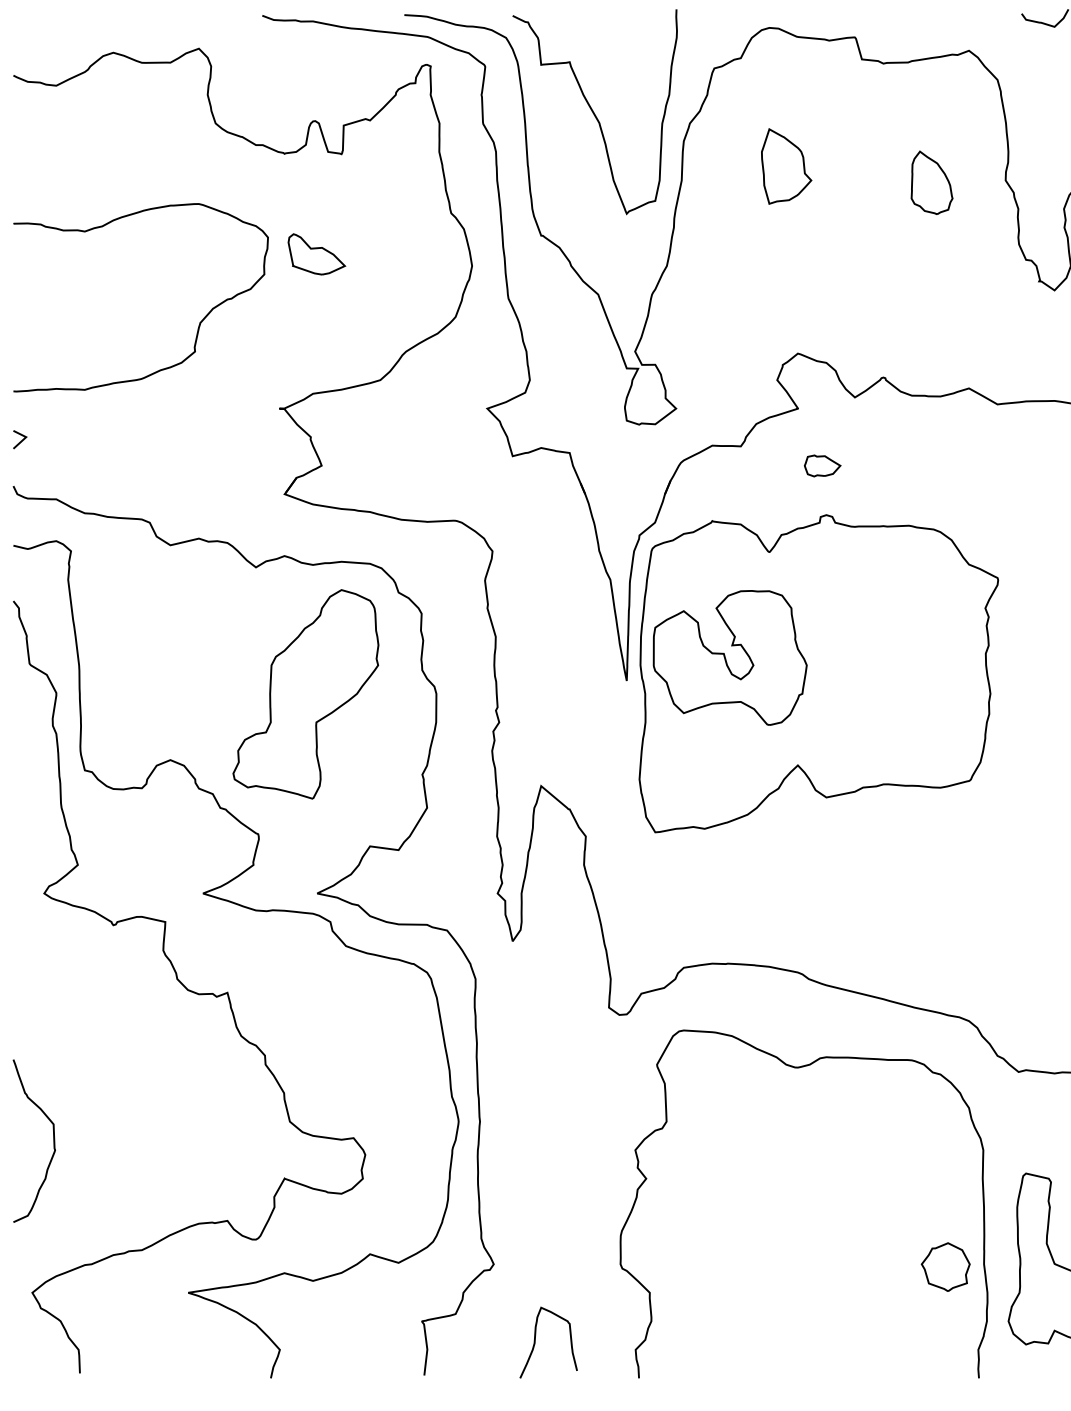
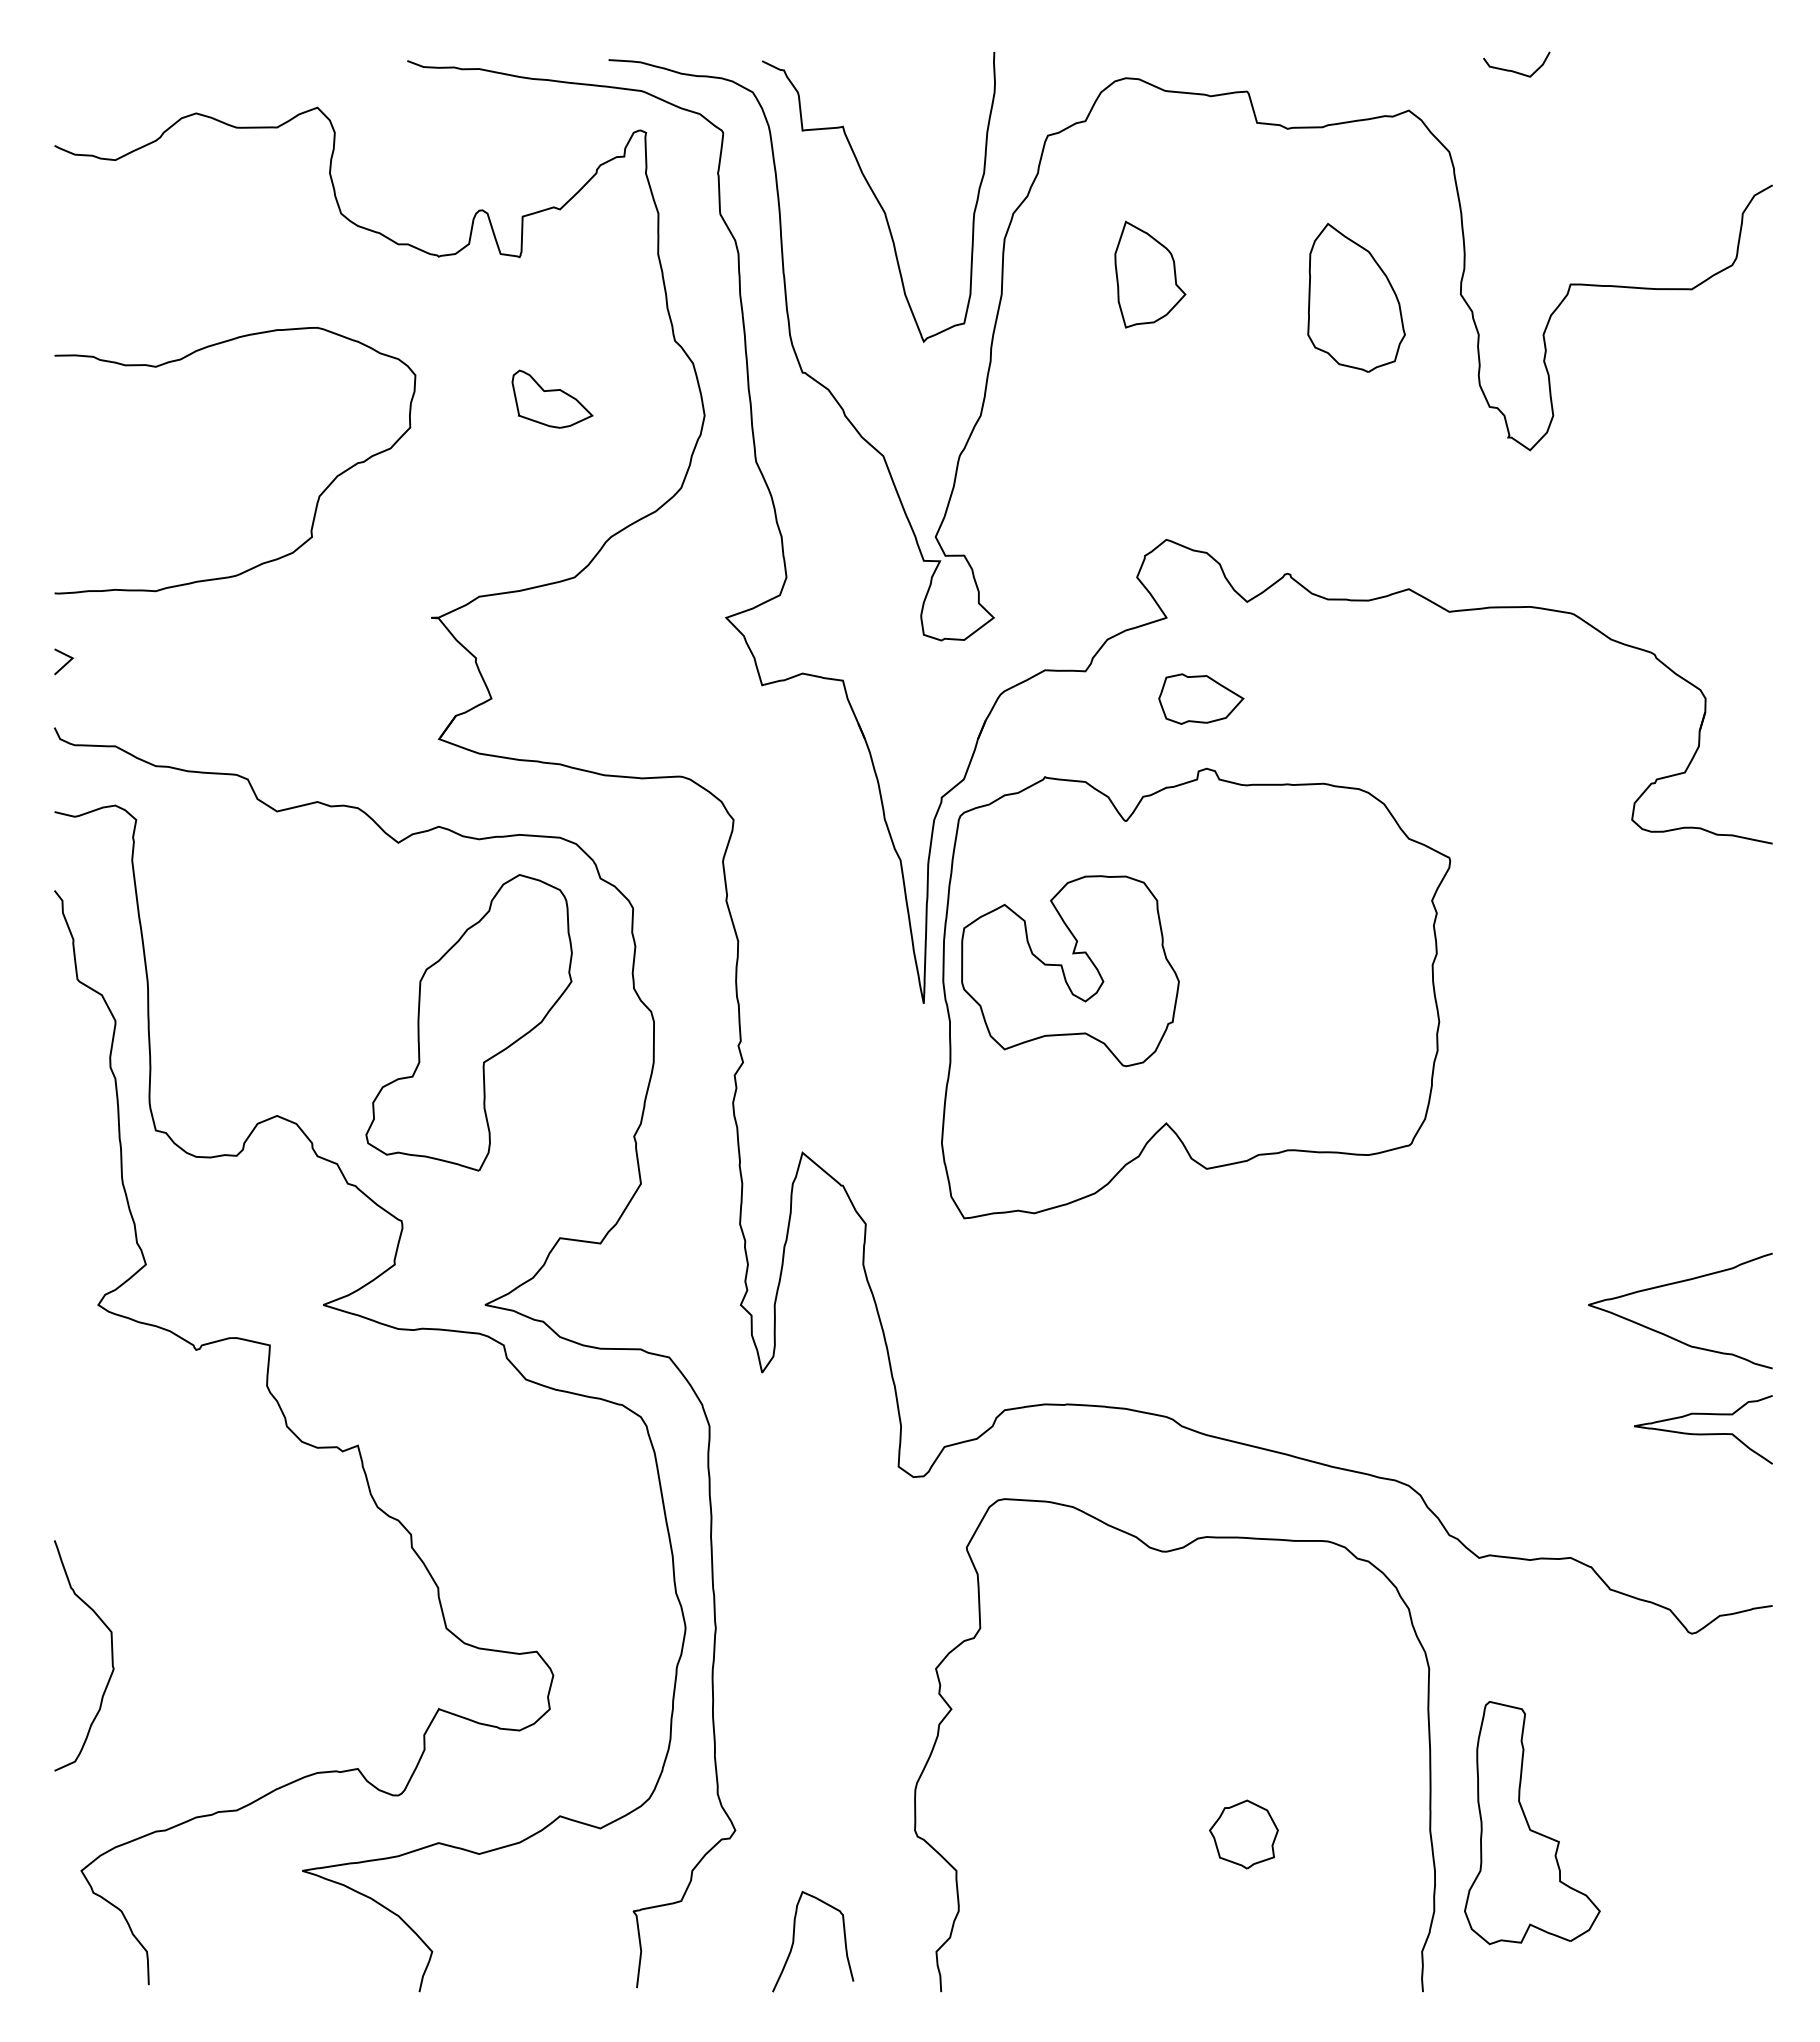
part: (932, 182) -> (1356, 297), size x1.67
part: (316, 253) -> (552, 398), moved
part: (822, 465) -> (1201, 698), size x1.67
part: (945, 1267) -> (1243, 1834), moved

